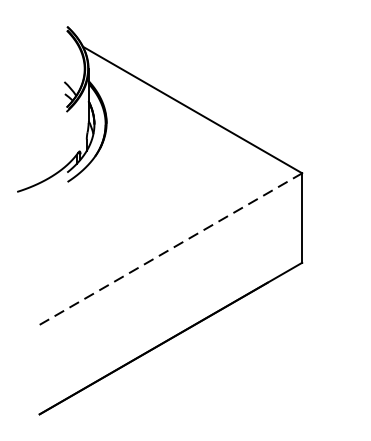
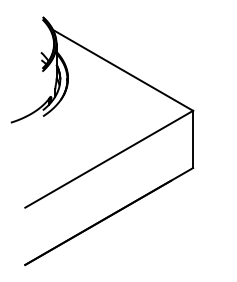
line: (171, 249) -> (109, 159), dashed -> solid

